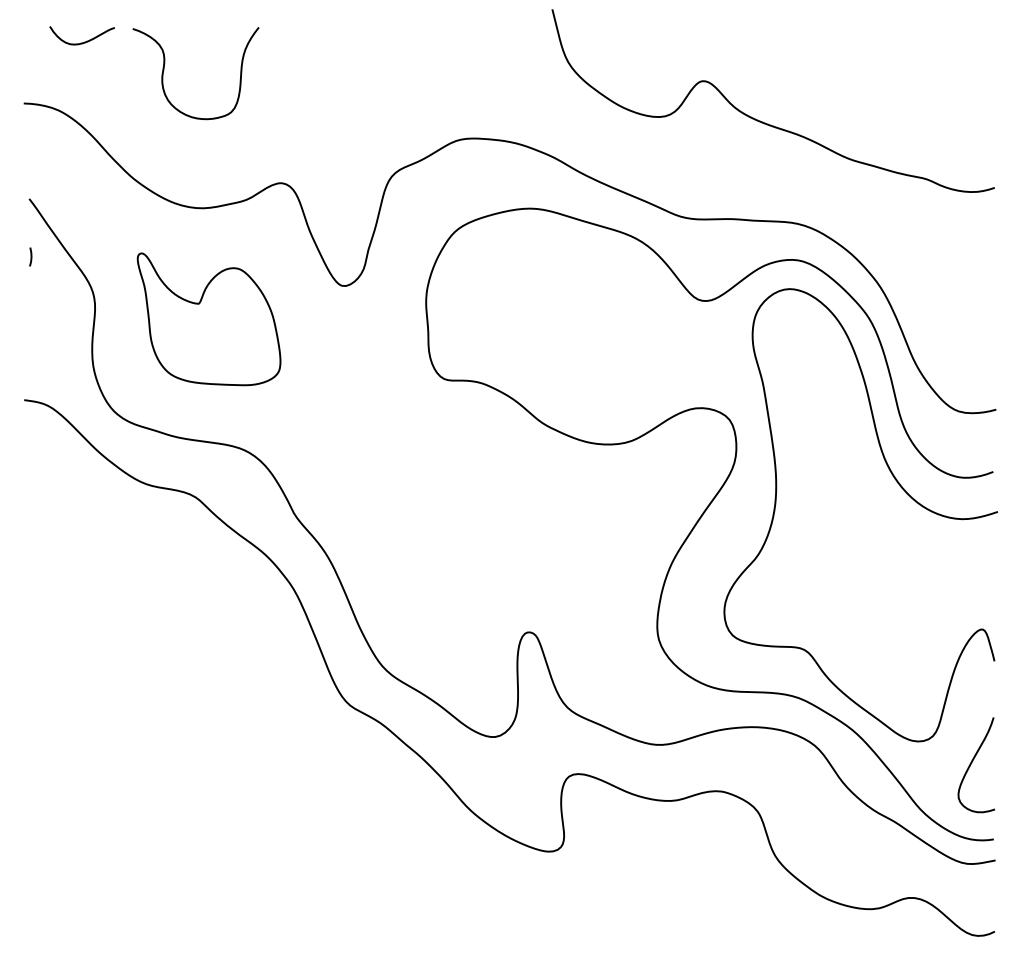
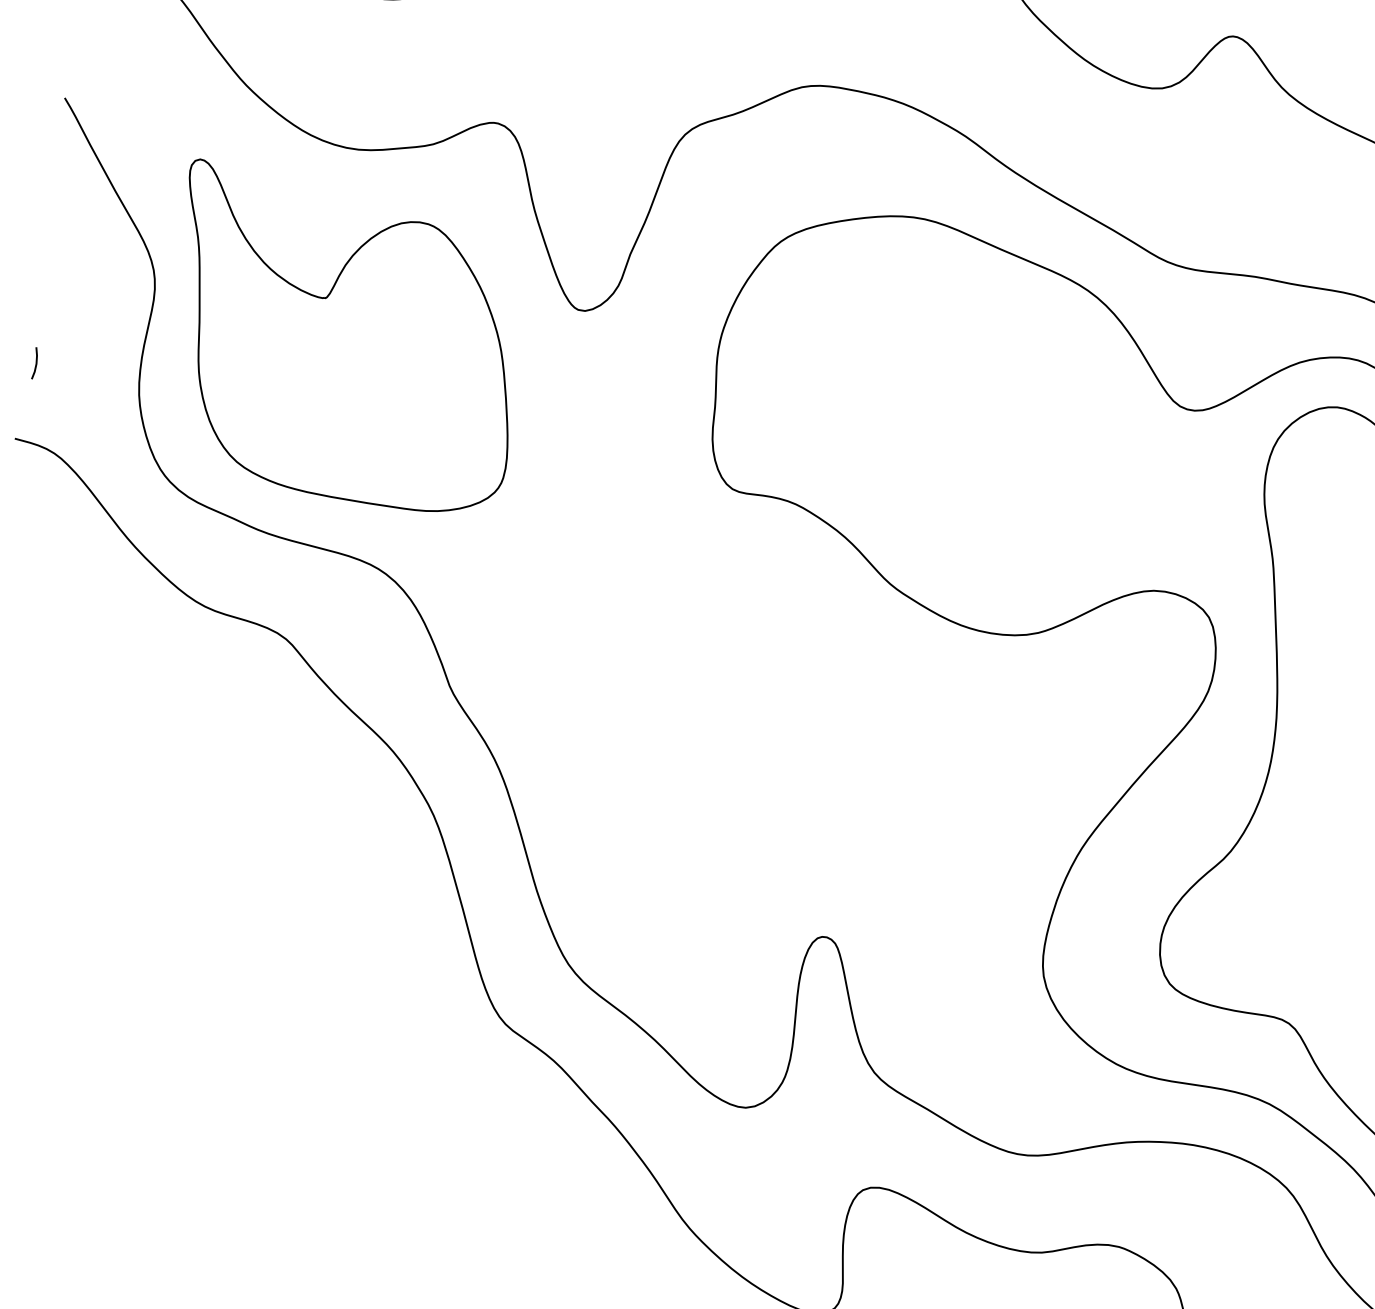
line: (30, 256) -> (34, 362), moved
part: (208, 319) -> (344, 339), size x1.43

